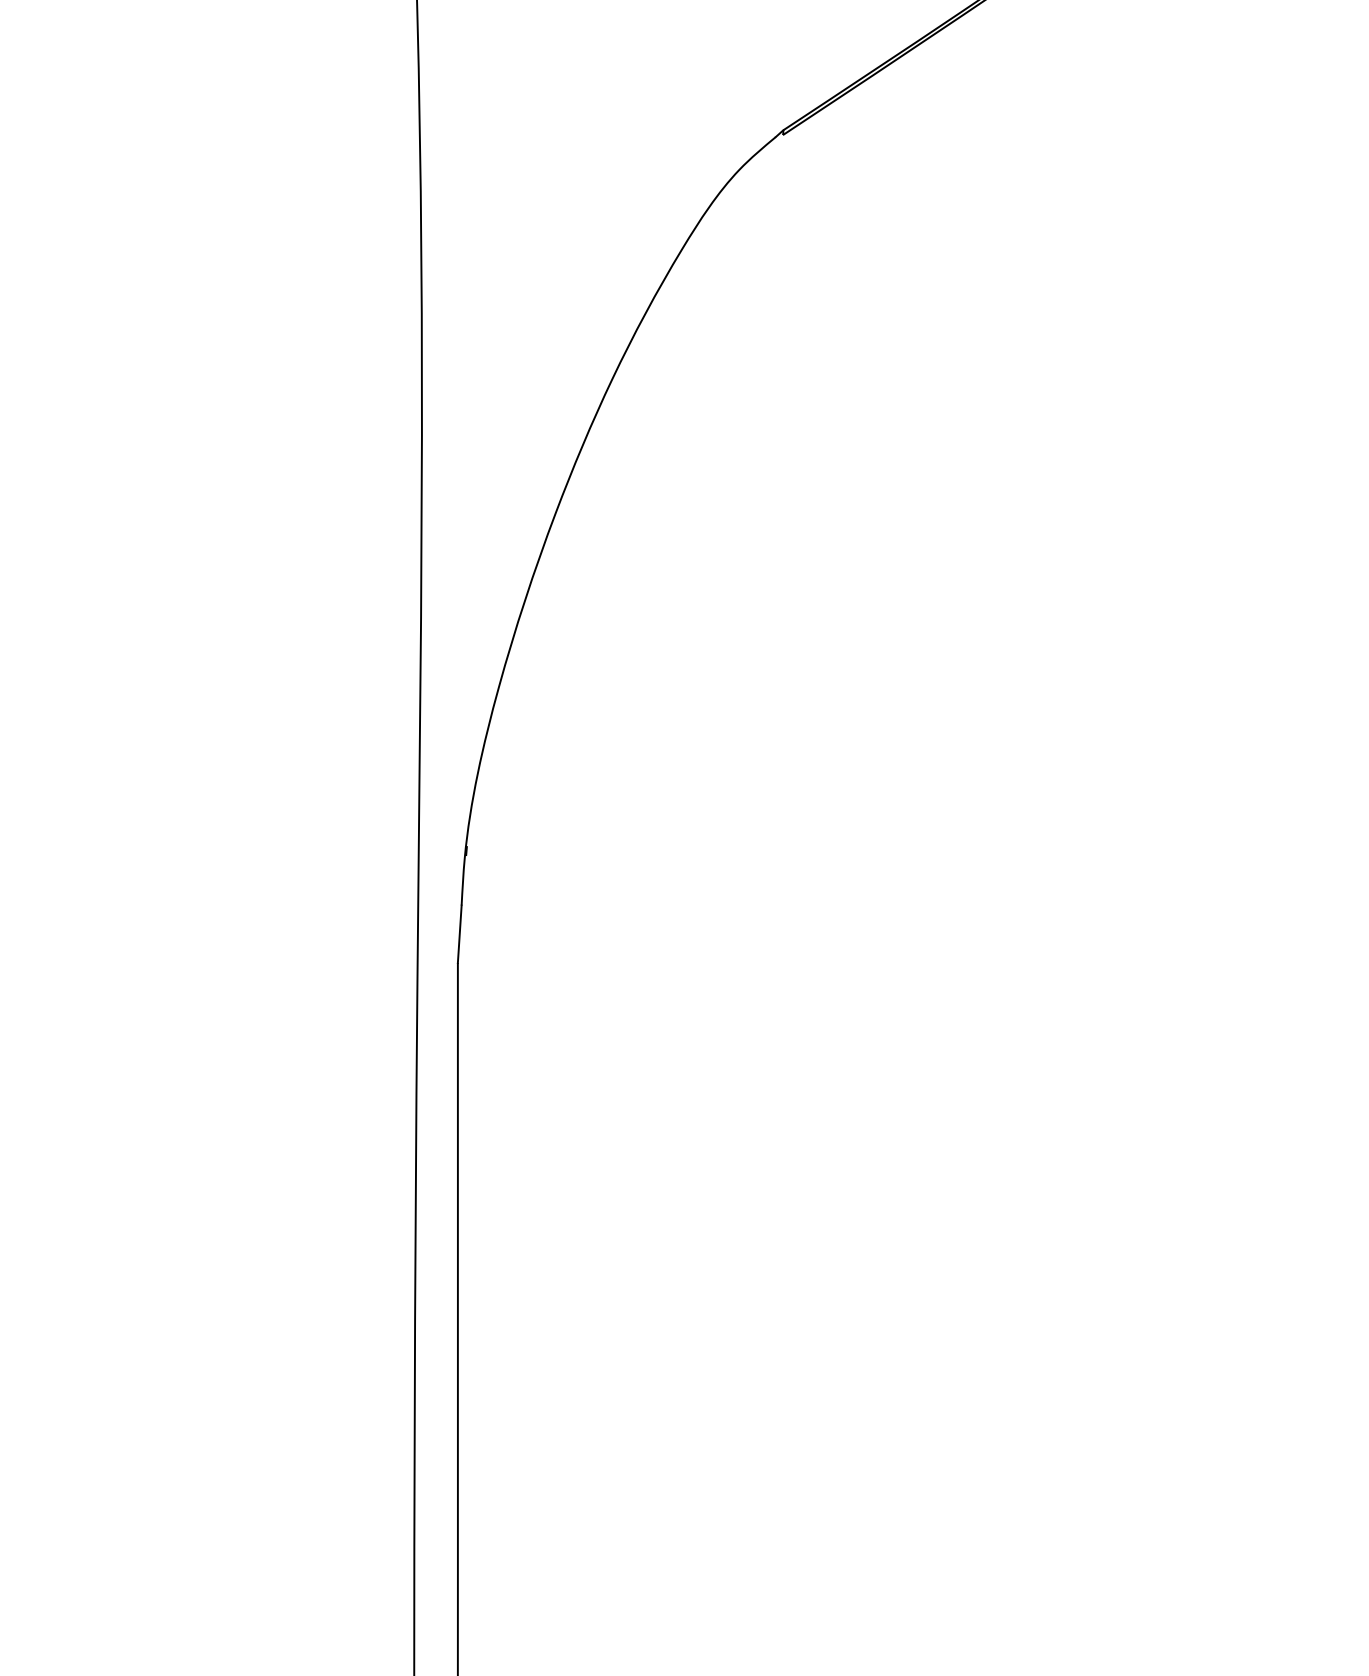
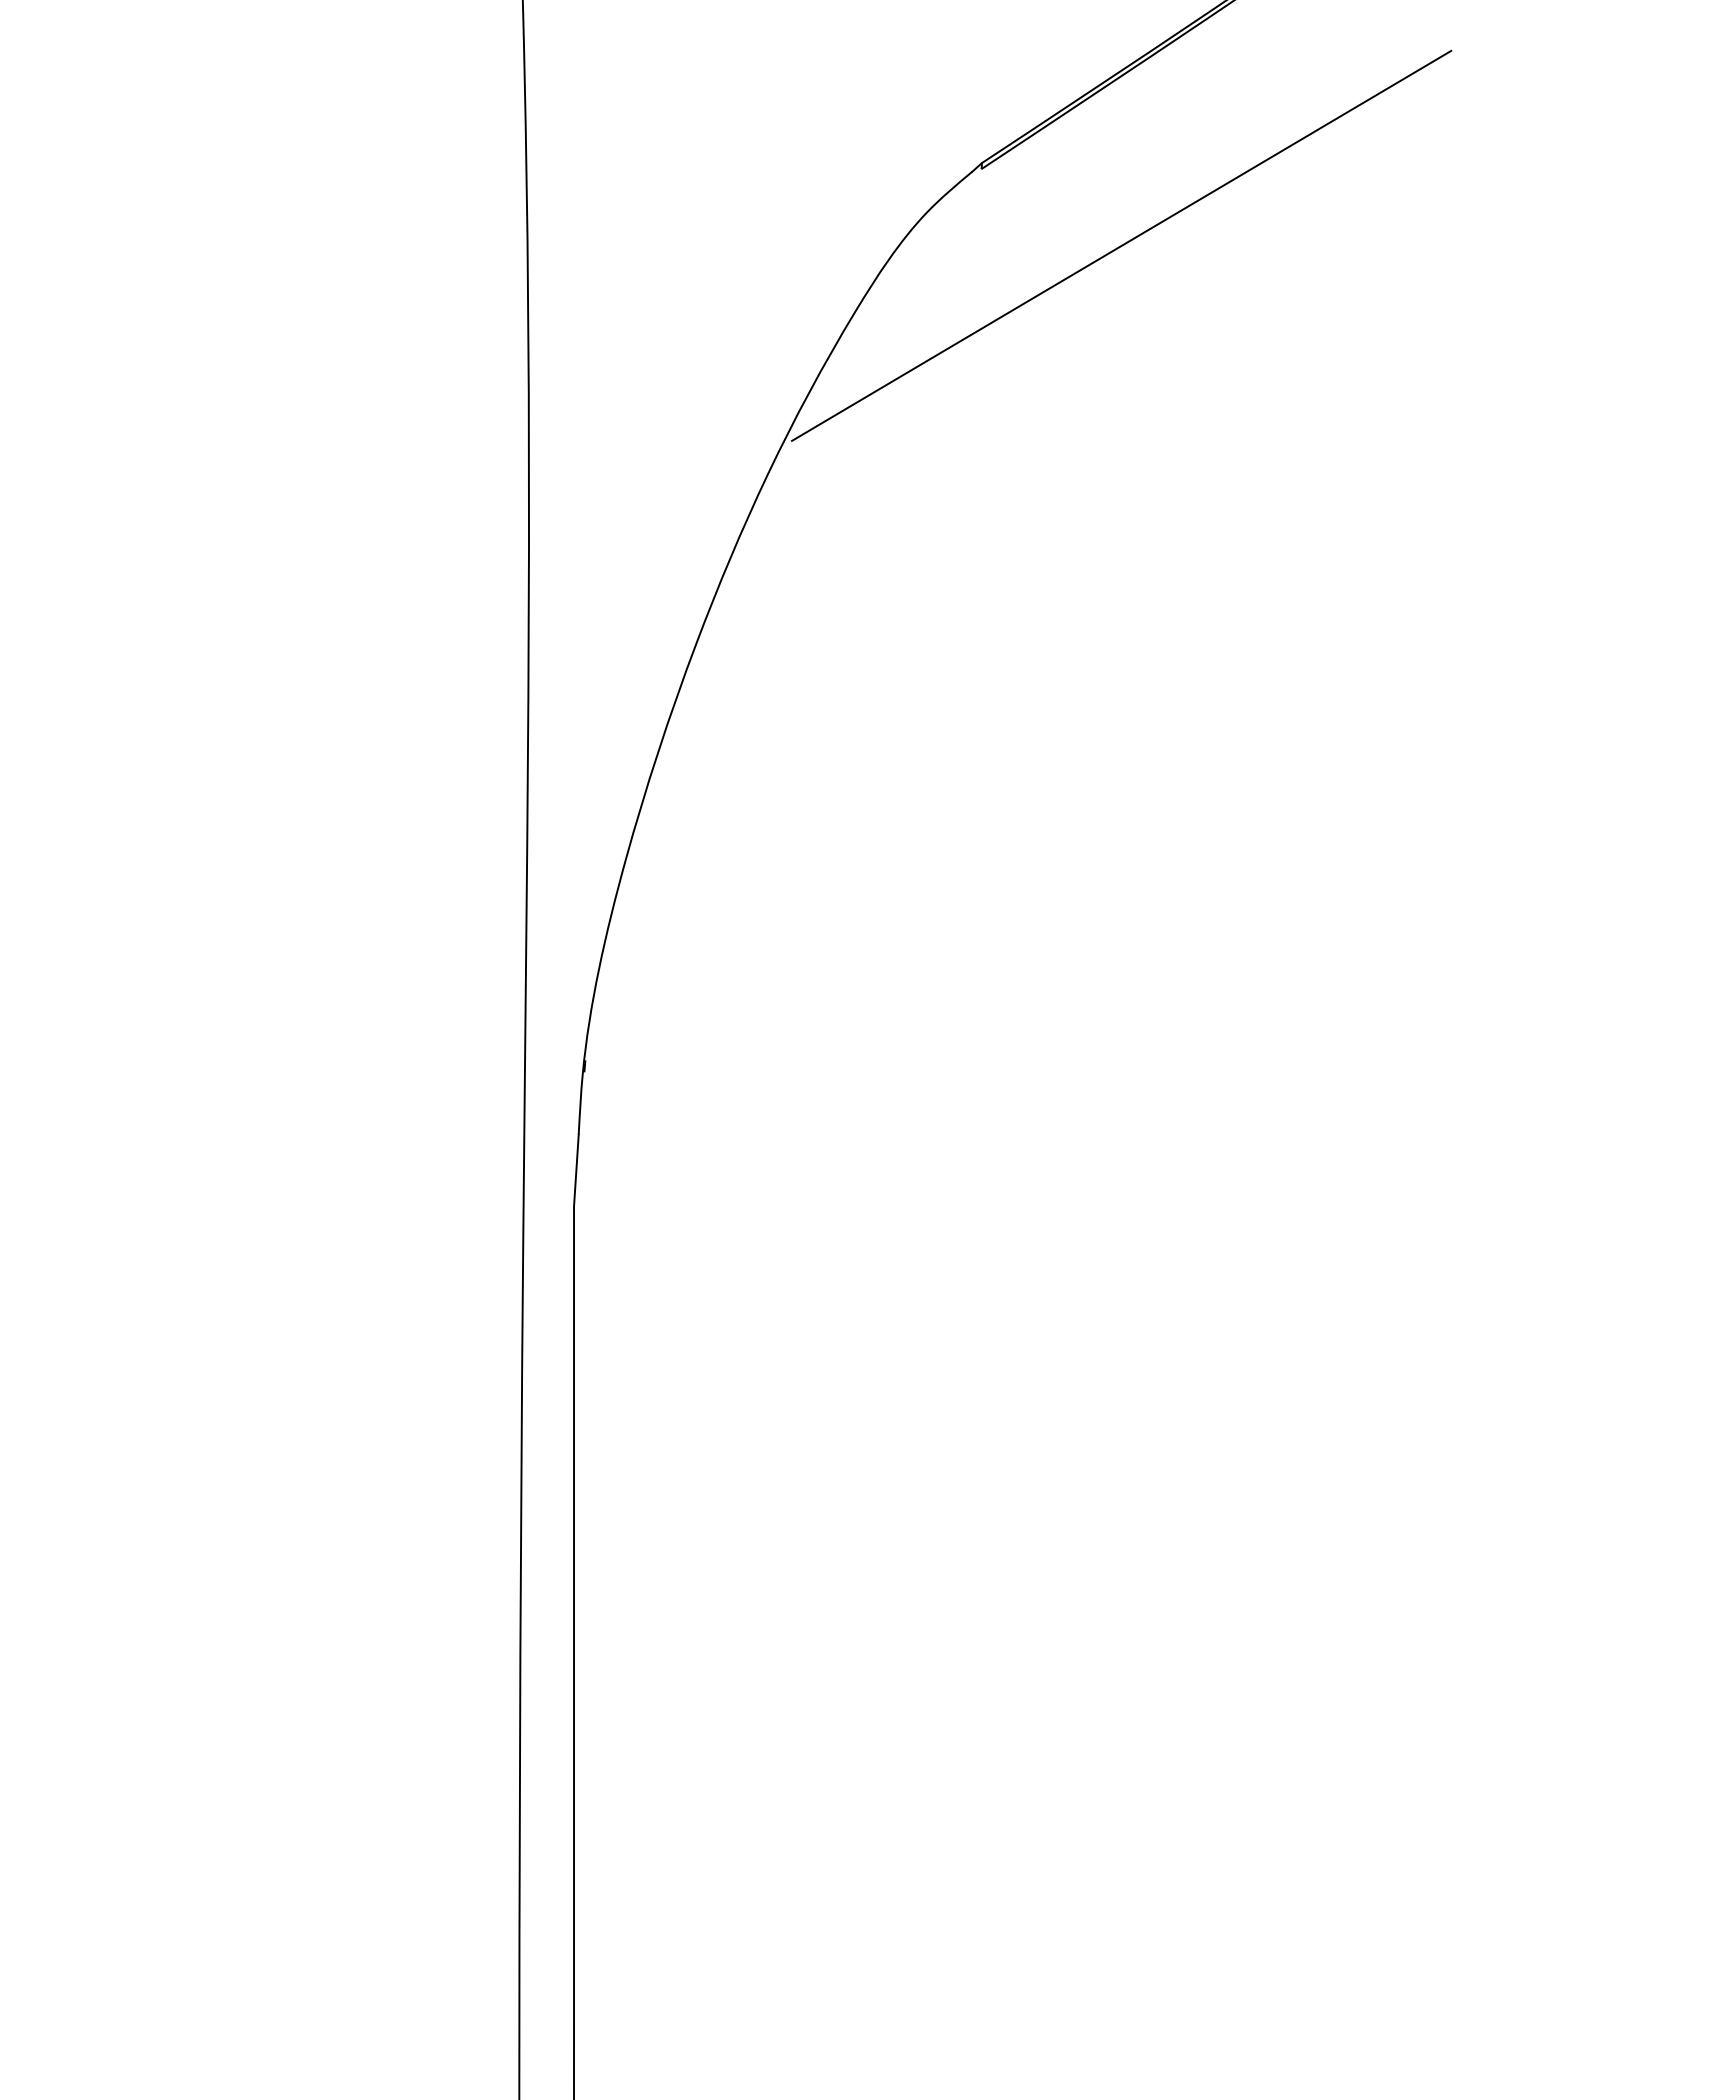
line: (894, 196) -> (1121, 245), added

